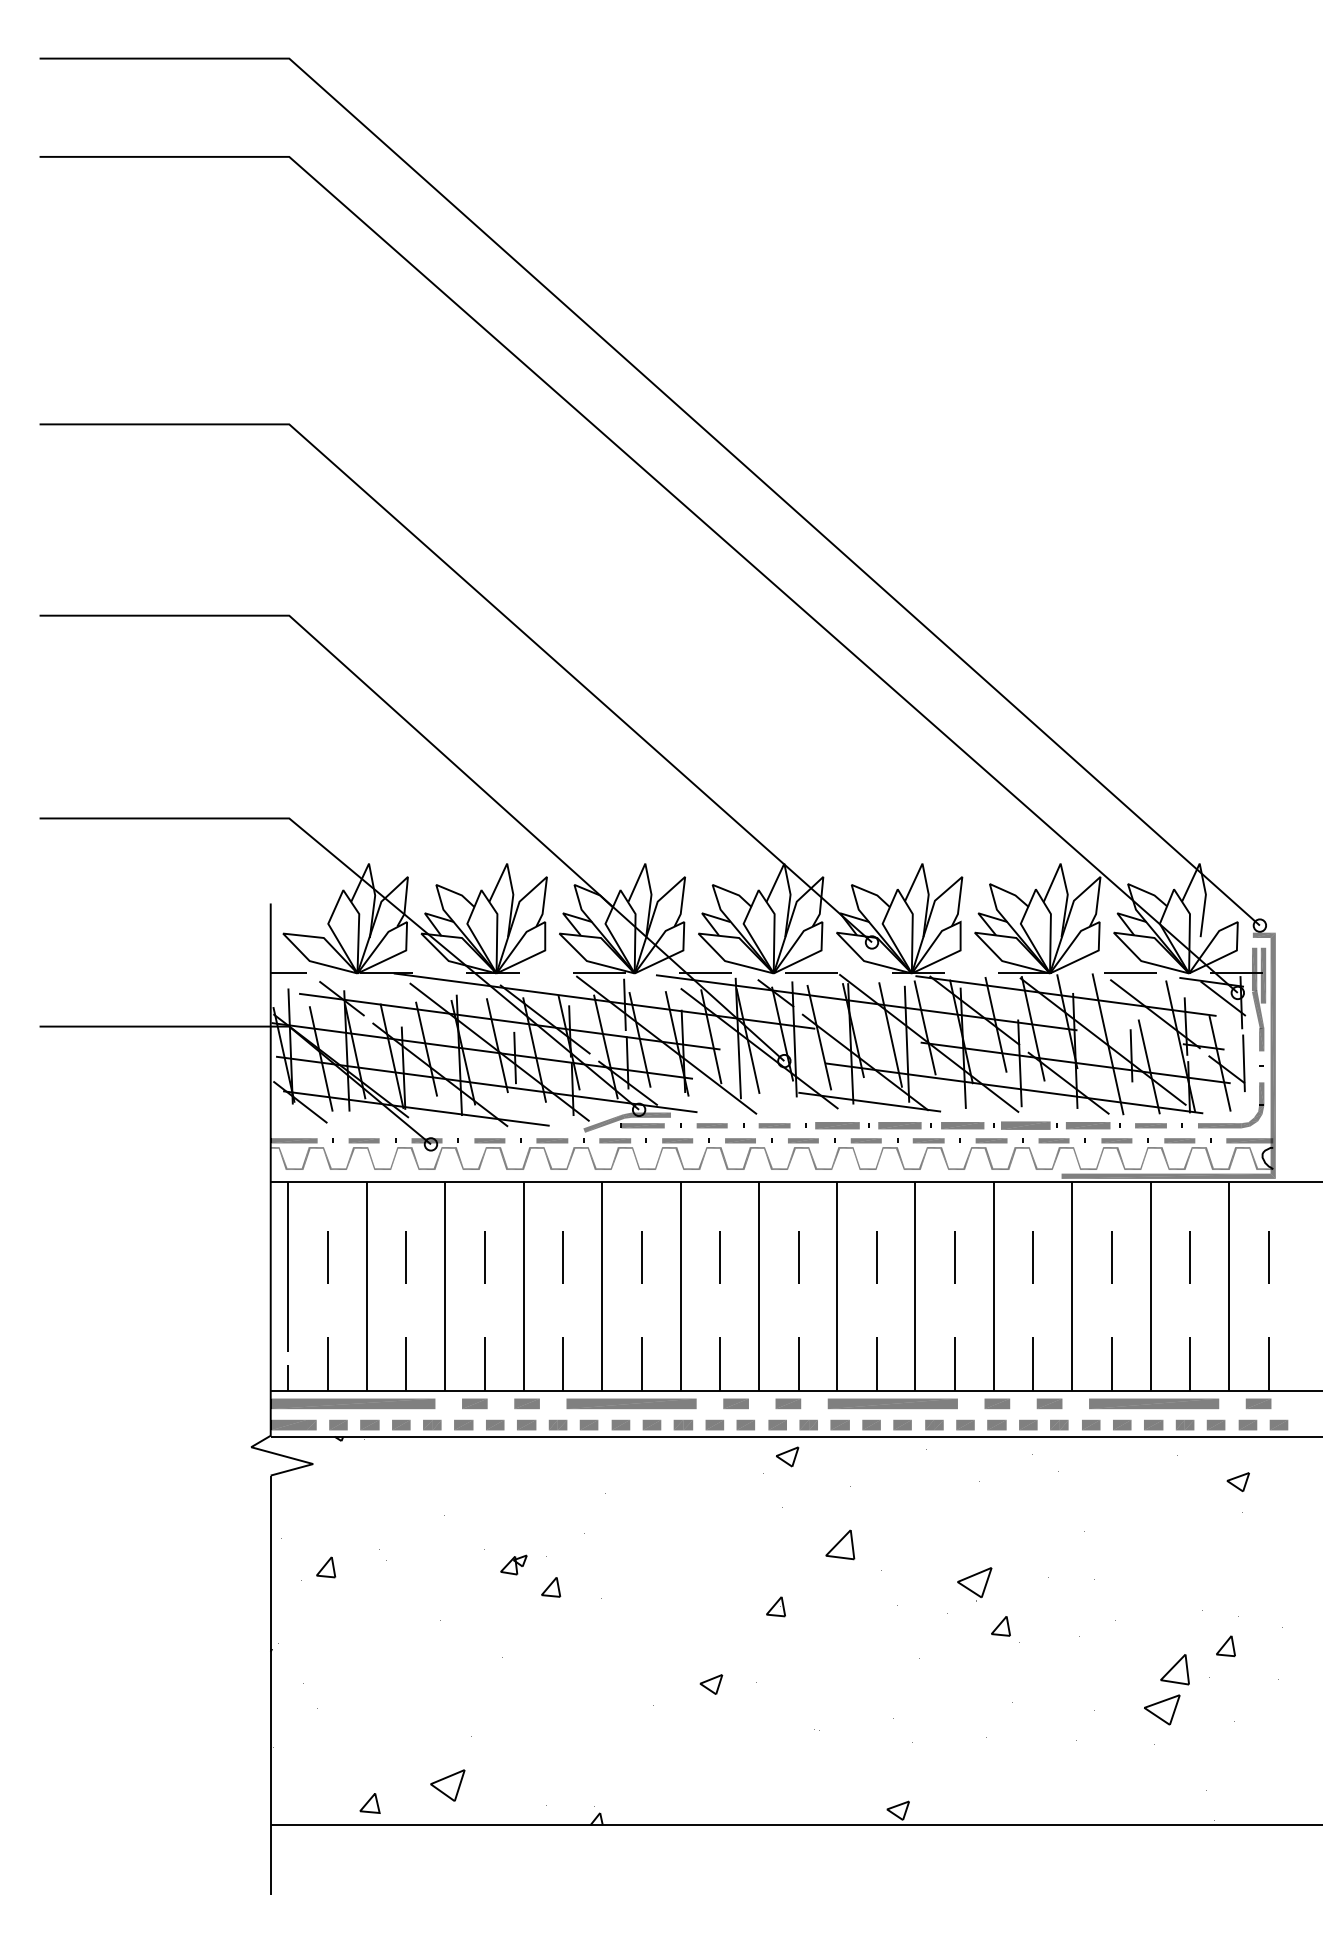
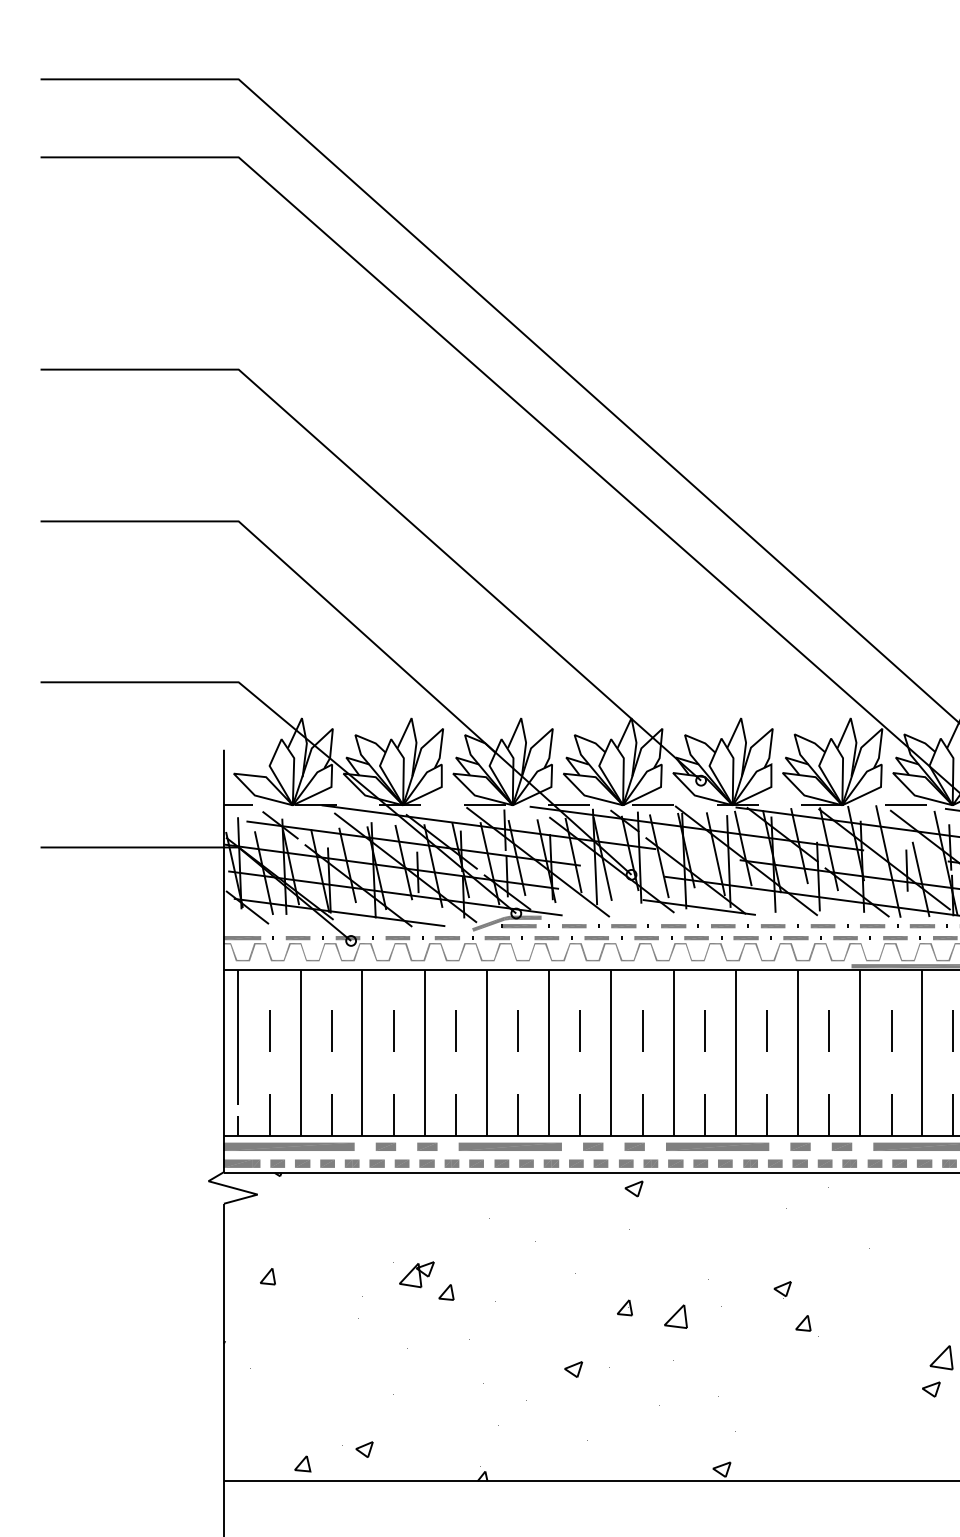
part: (837, 1125) -> (673, 925), size x0.71
part: (899, 1125) -> (722, 925), size x0.71
part: (962, 1125) -> (772, 925), size x0.71
part: (1025, 1125) -> (822, 925), size x0.62
part: (1087, 1125) -> (872, 925), size x0.71
part: (840, 1544) -> (676, 1316), moved
part: (513, 1564) -> (416, 1274), size x1.67
part: (974, 1583) -> (782, 1289), size x0.62
part: (1161, 1709) -> (930, 1389), size x0.62
part: (447, 1785) -> (364, 1449), size x0.62

